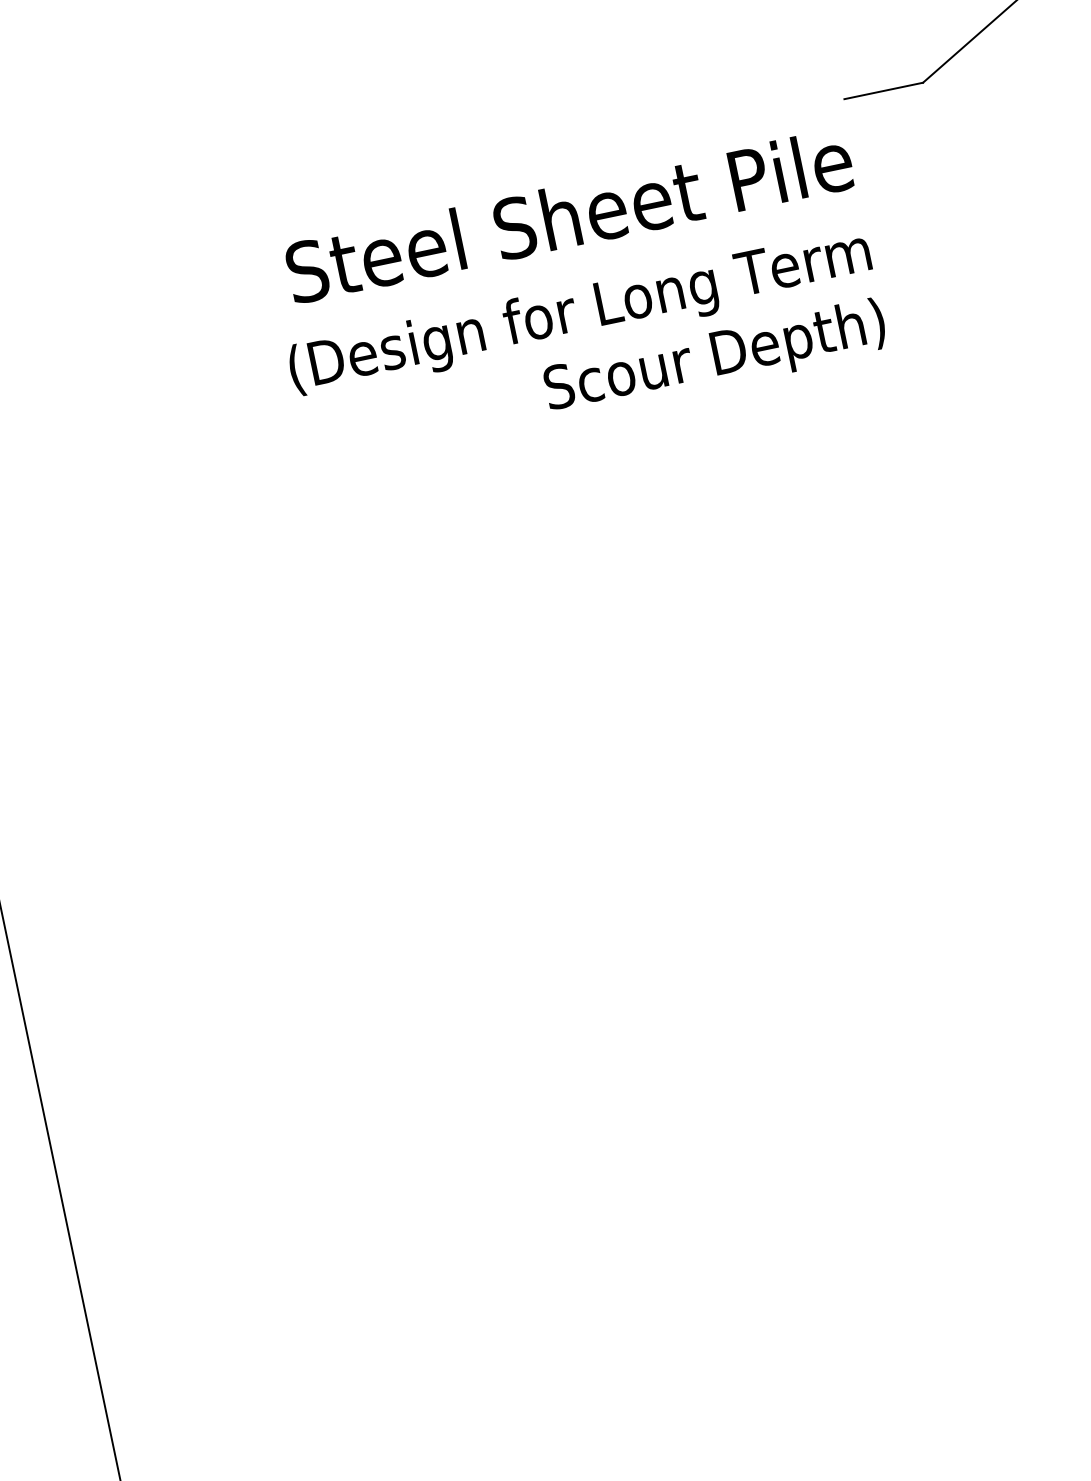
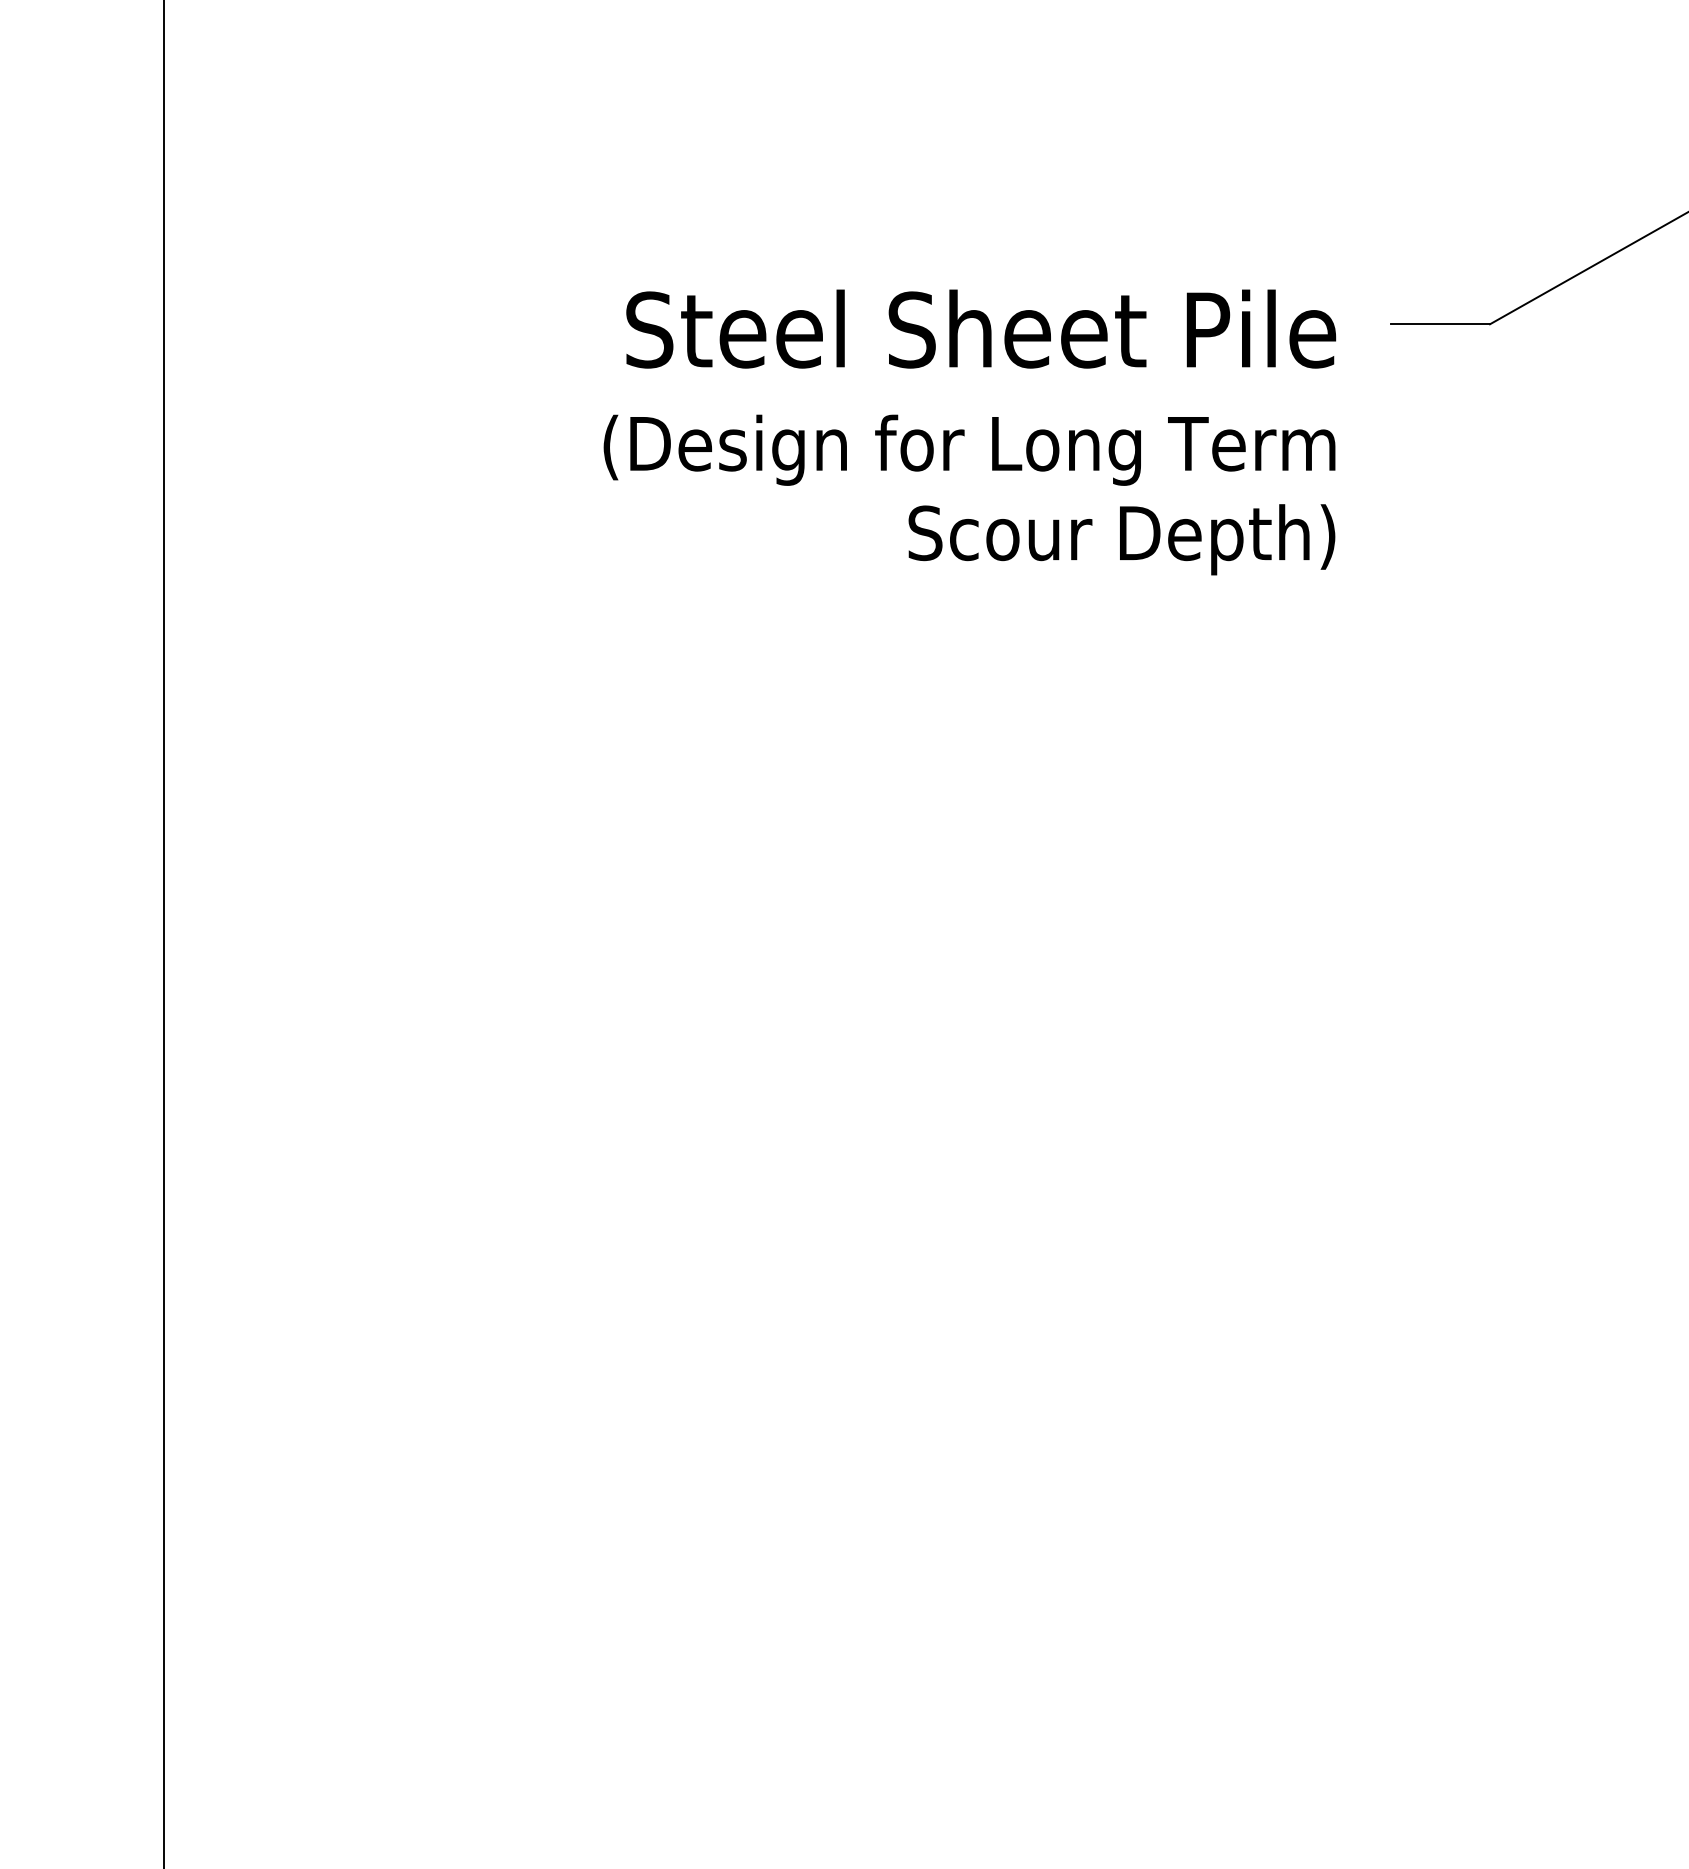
text: (577, 299) -> (969, 432), moved

